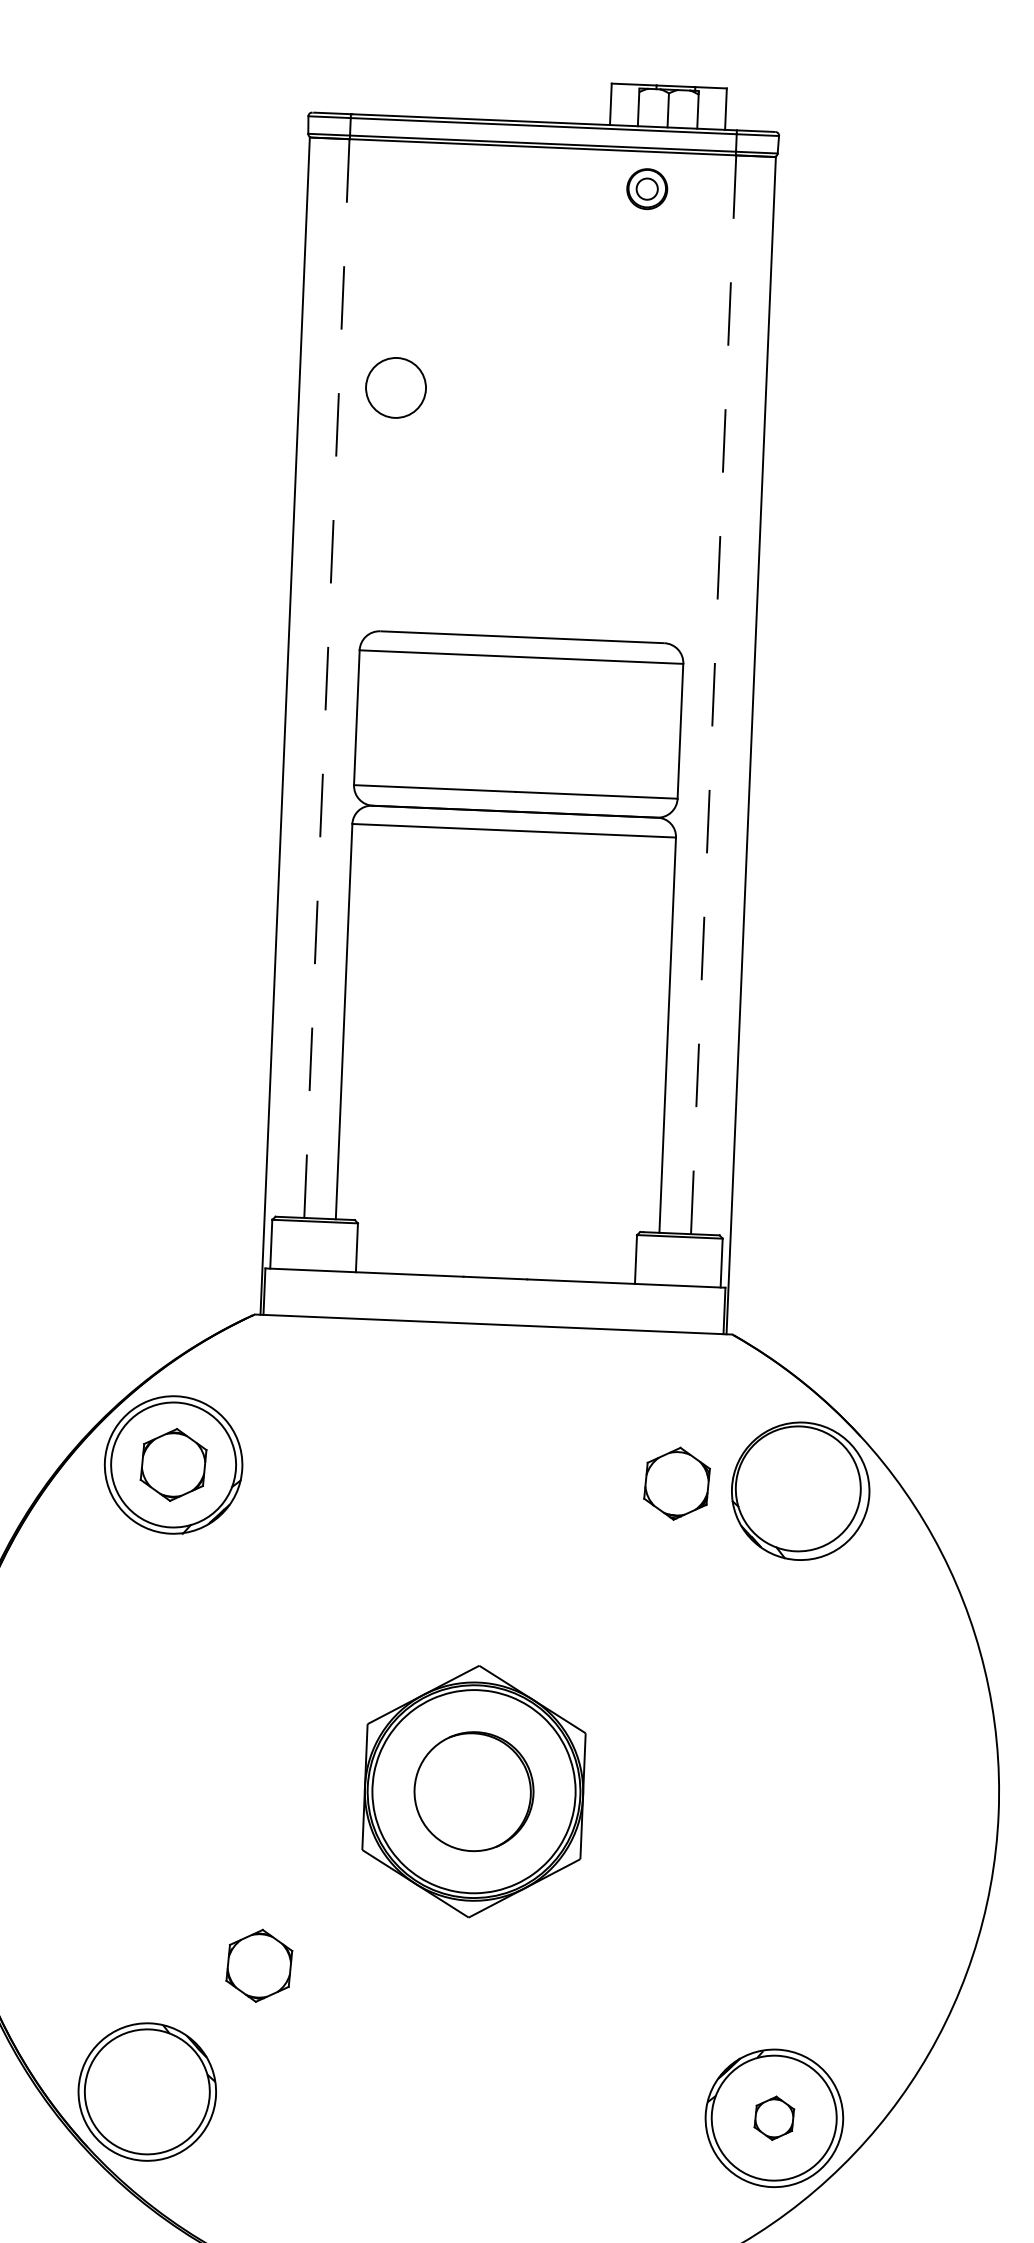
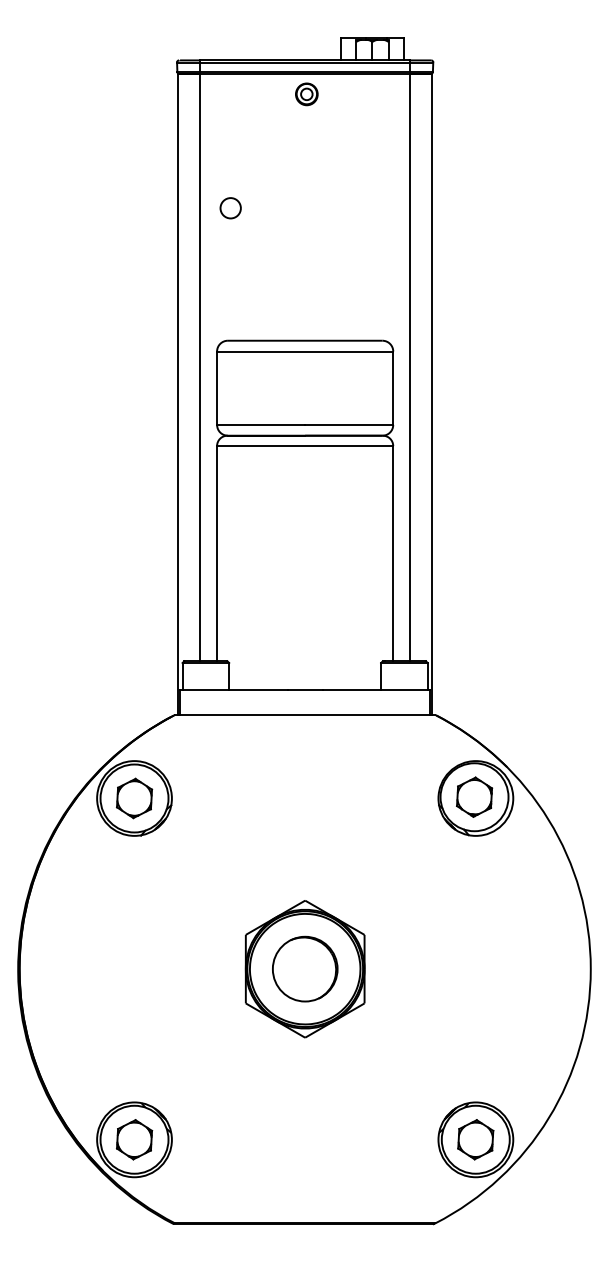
part: (646, 189) -> (306, 94), moved
circle: (395, 388) -> (230, 208), size x0.62
line: (326, 678) -> (199, 367), dashed -> solid
line: (713, 694) -> (410, 367), dashed -> solid
part: (677, 1482) -> (474, 796), moved
part: (259, 1965) -> (134, 1139), moved
part: (773, 2117) -> (475, 1139), size x1.67

